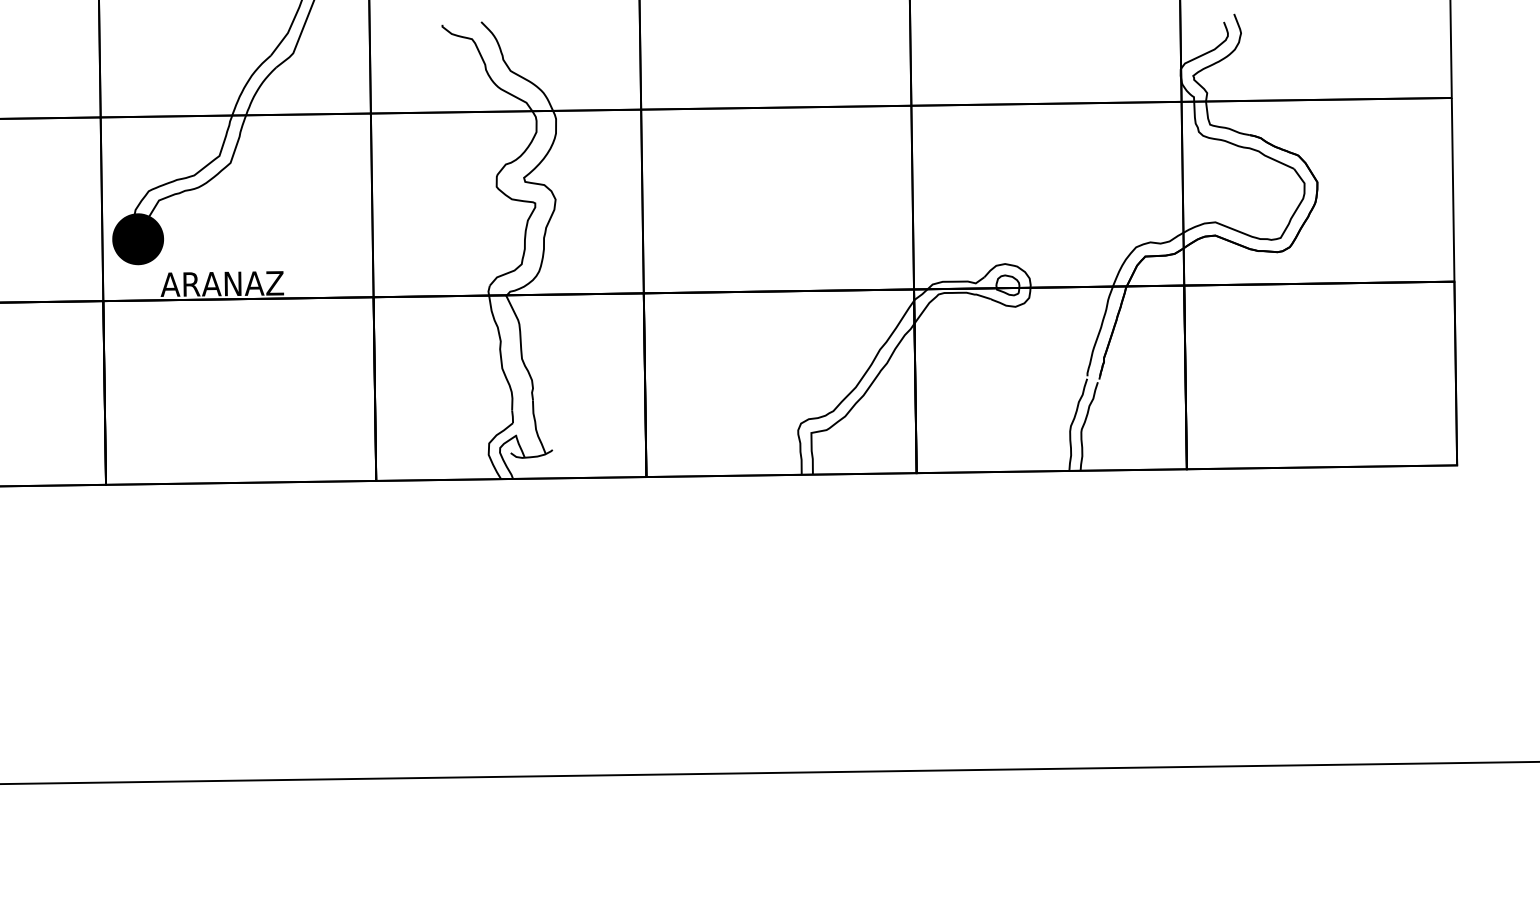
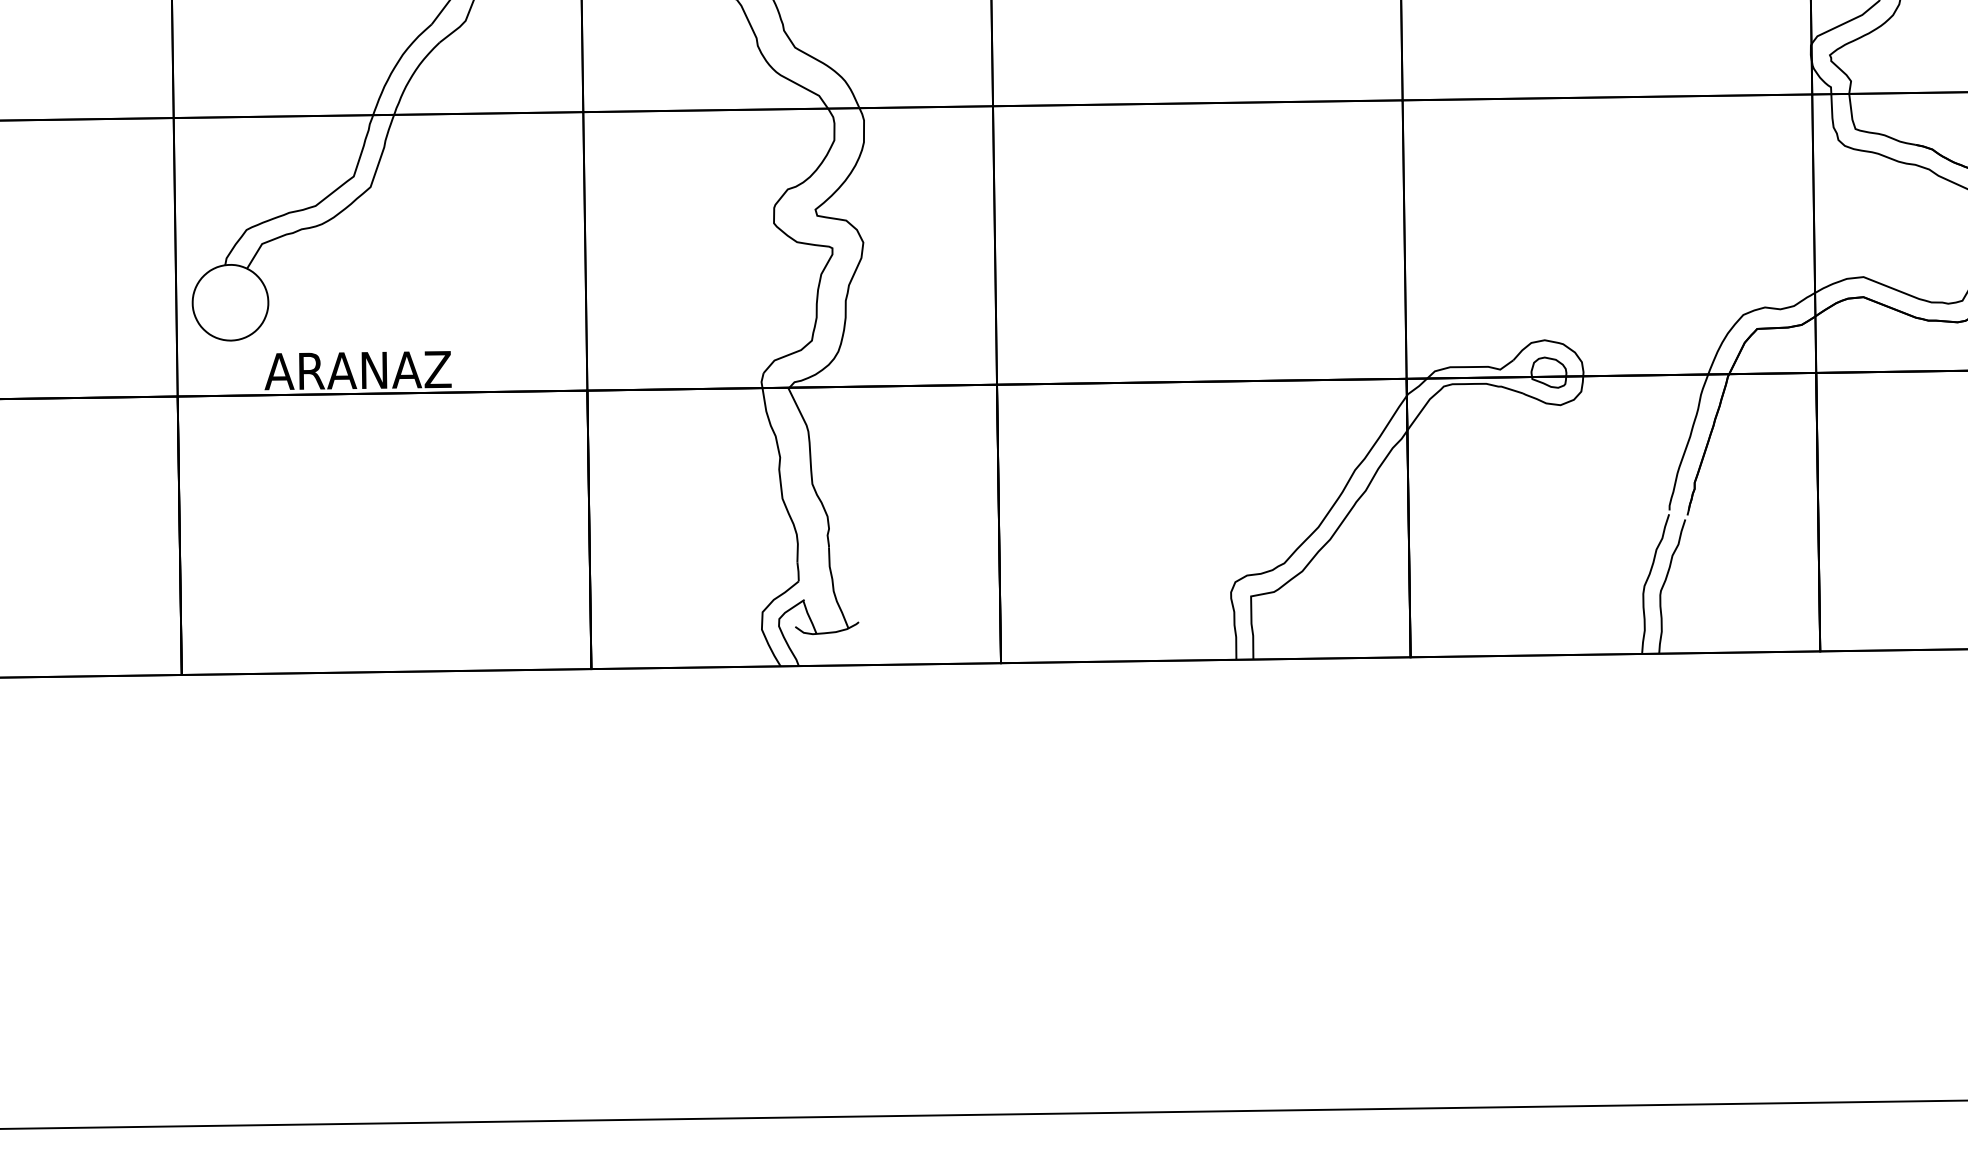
fill: (138, 239) -> (231, 303), removed
fill: (138, 239) -> (231, 303), removed

